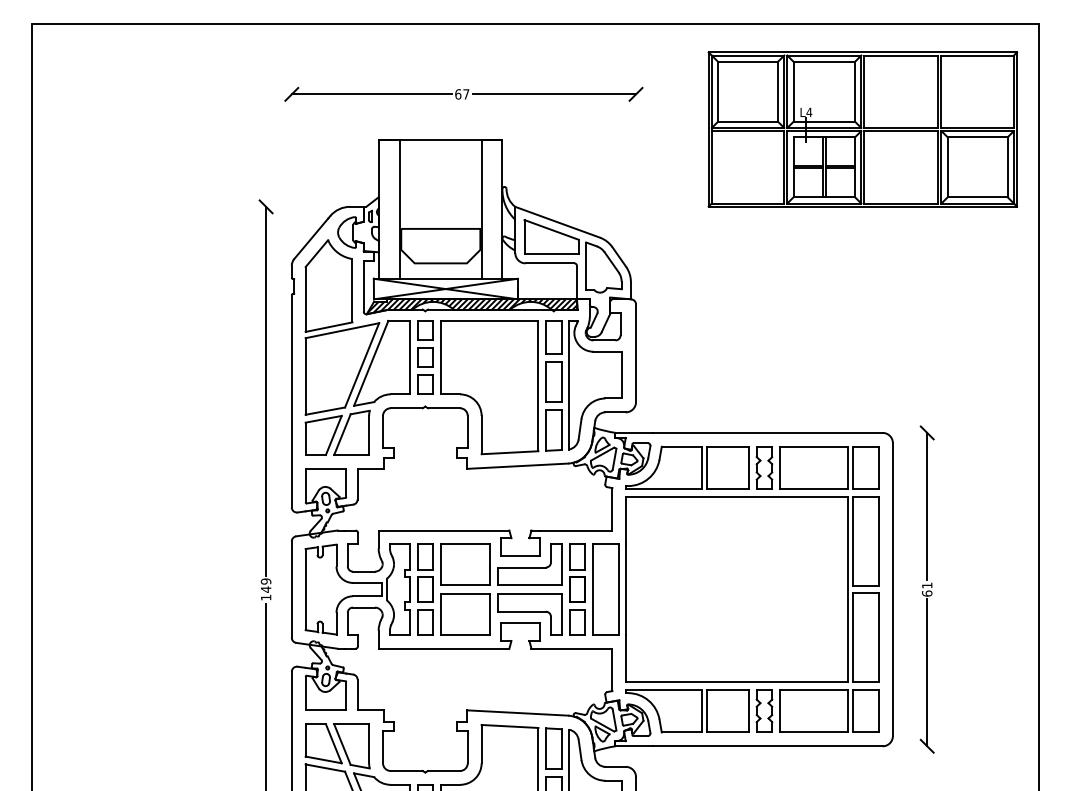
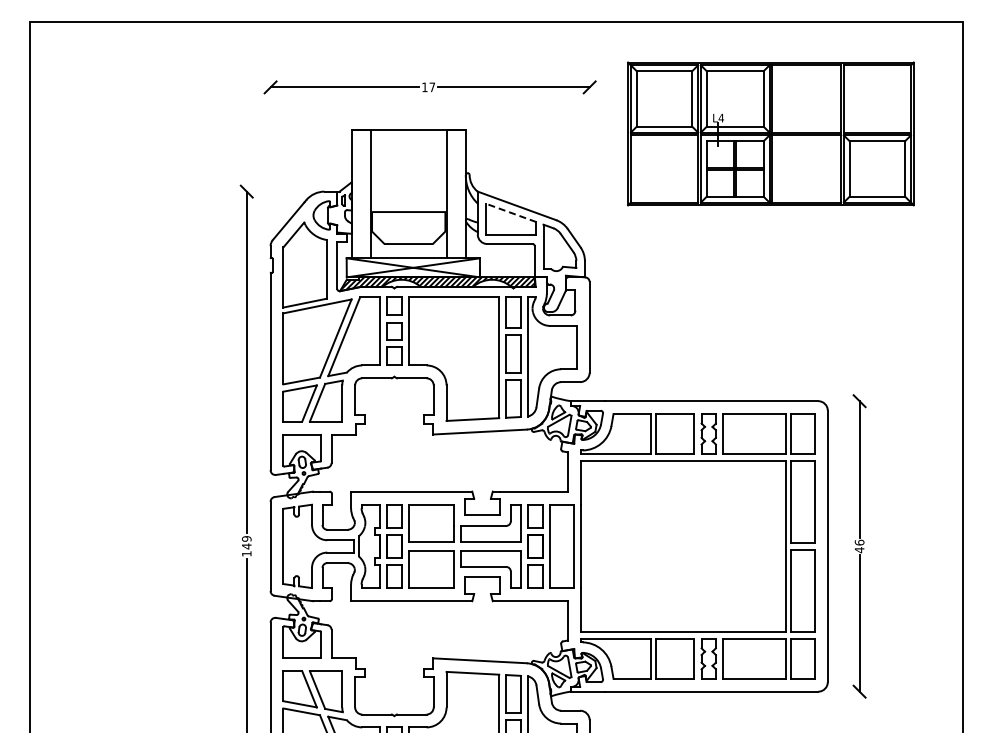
text: (457, 94) -> (424, 87), 67 -> 17
part: (862, 129) -> (770, 133), moved
line: (551, 229) -> (511, 212), solid -> dashed
text: (927, 589) -> (859, 546), 61 -> 46

